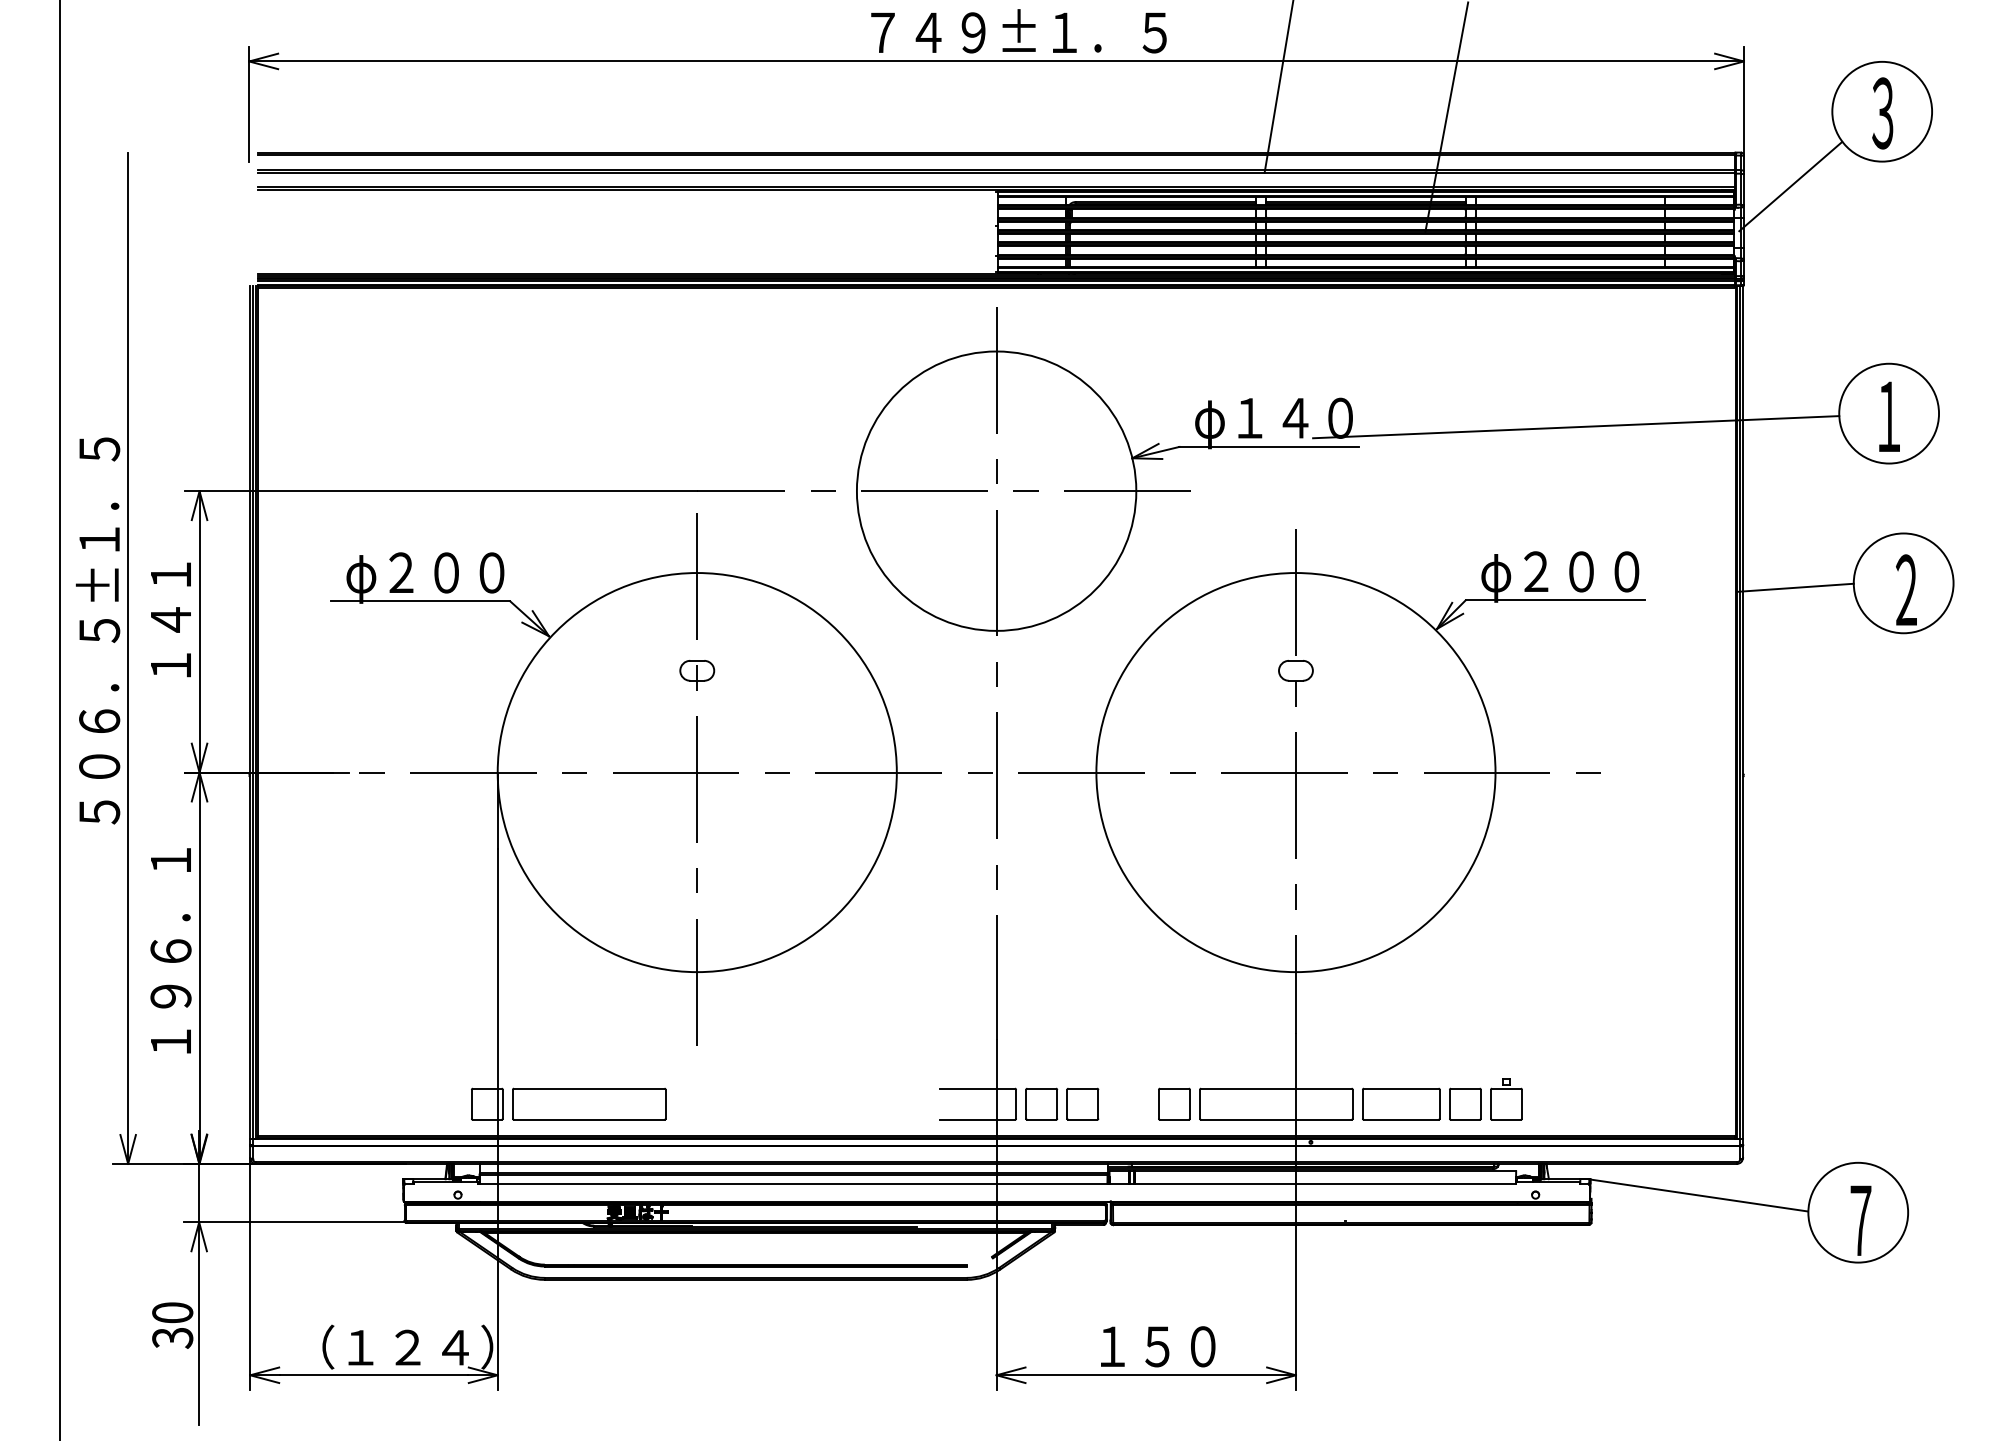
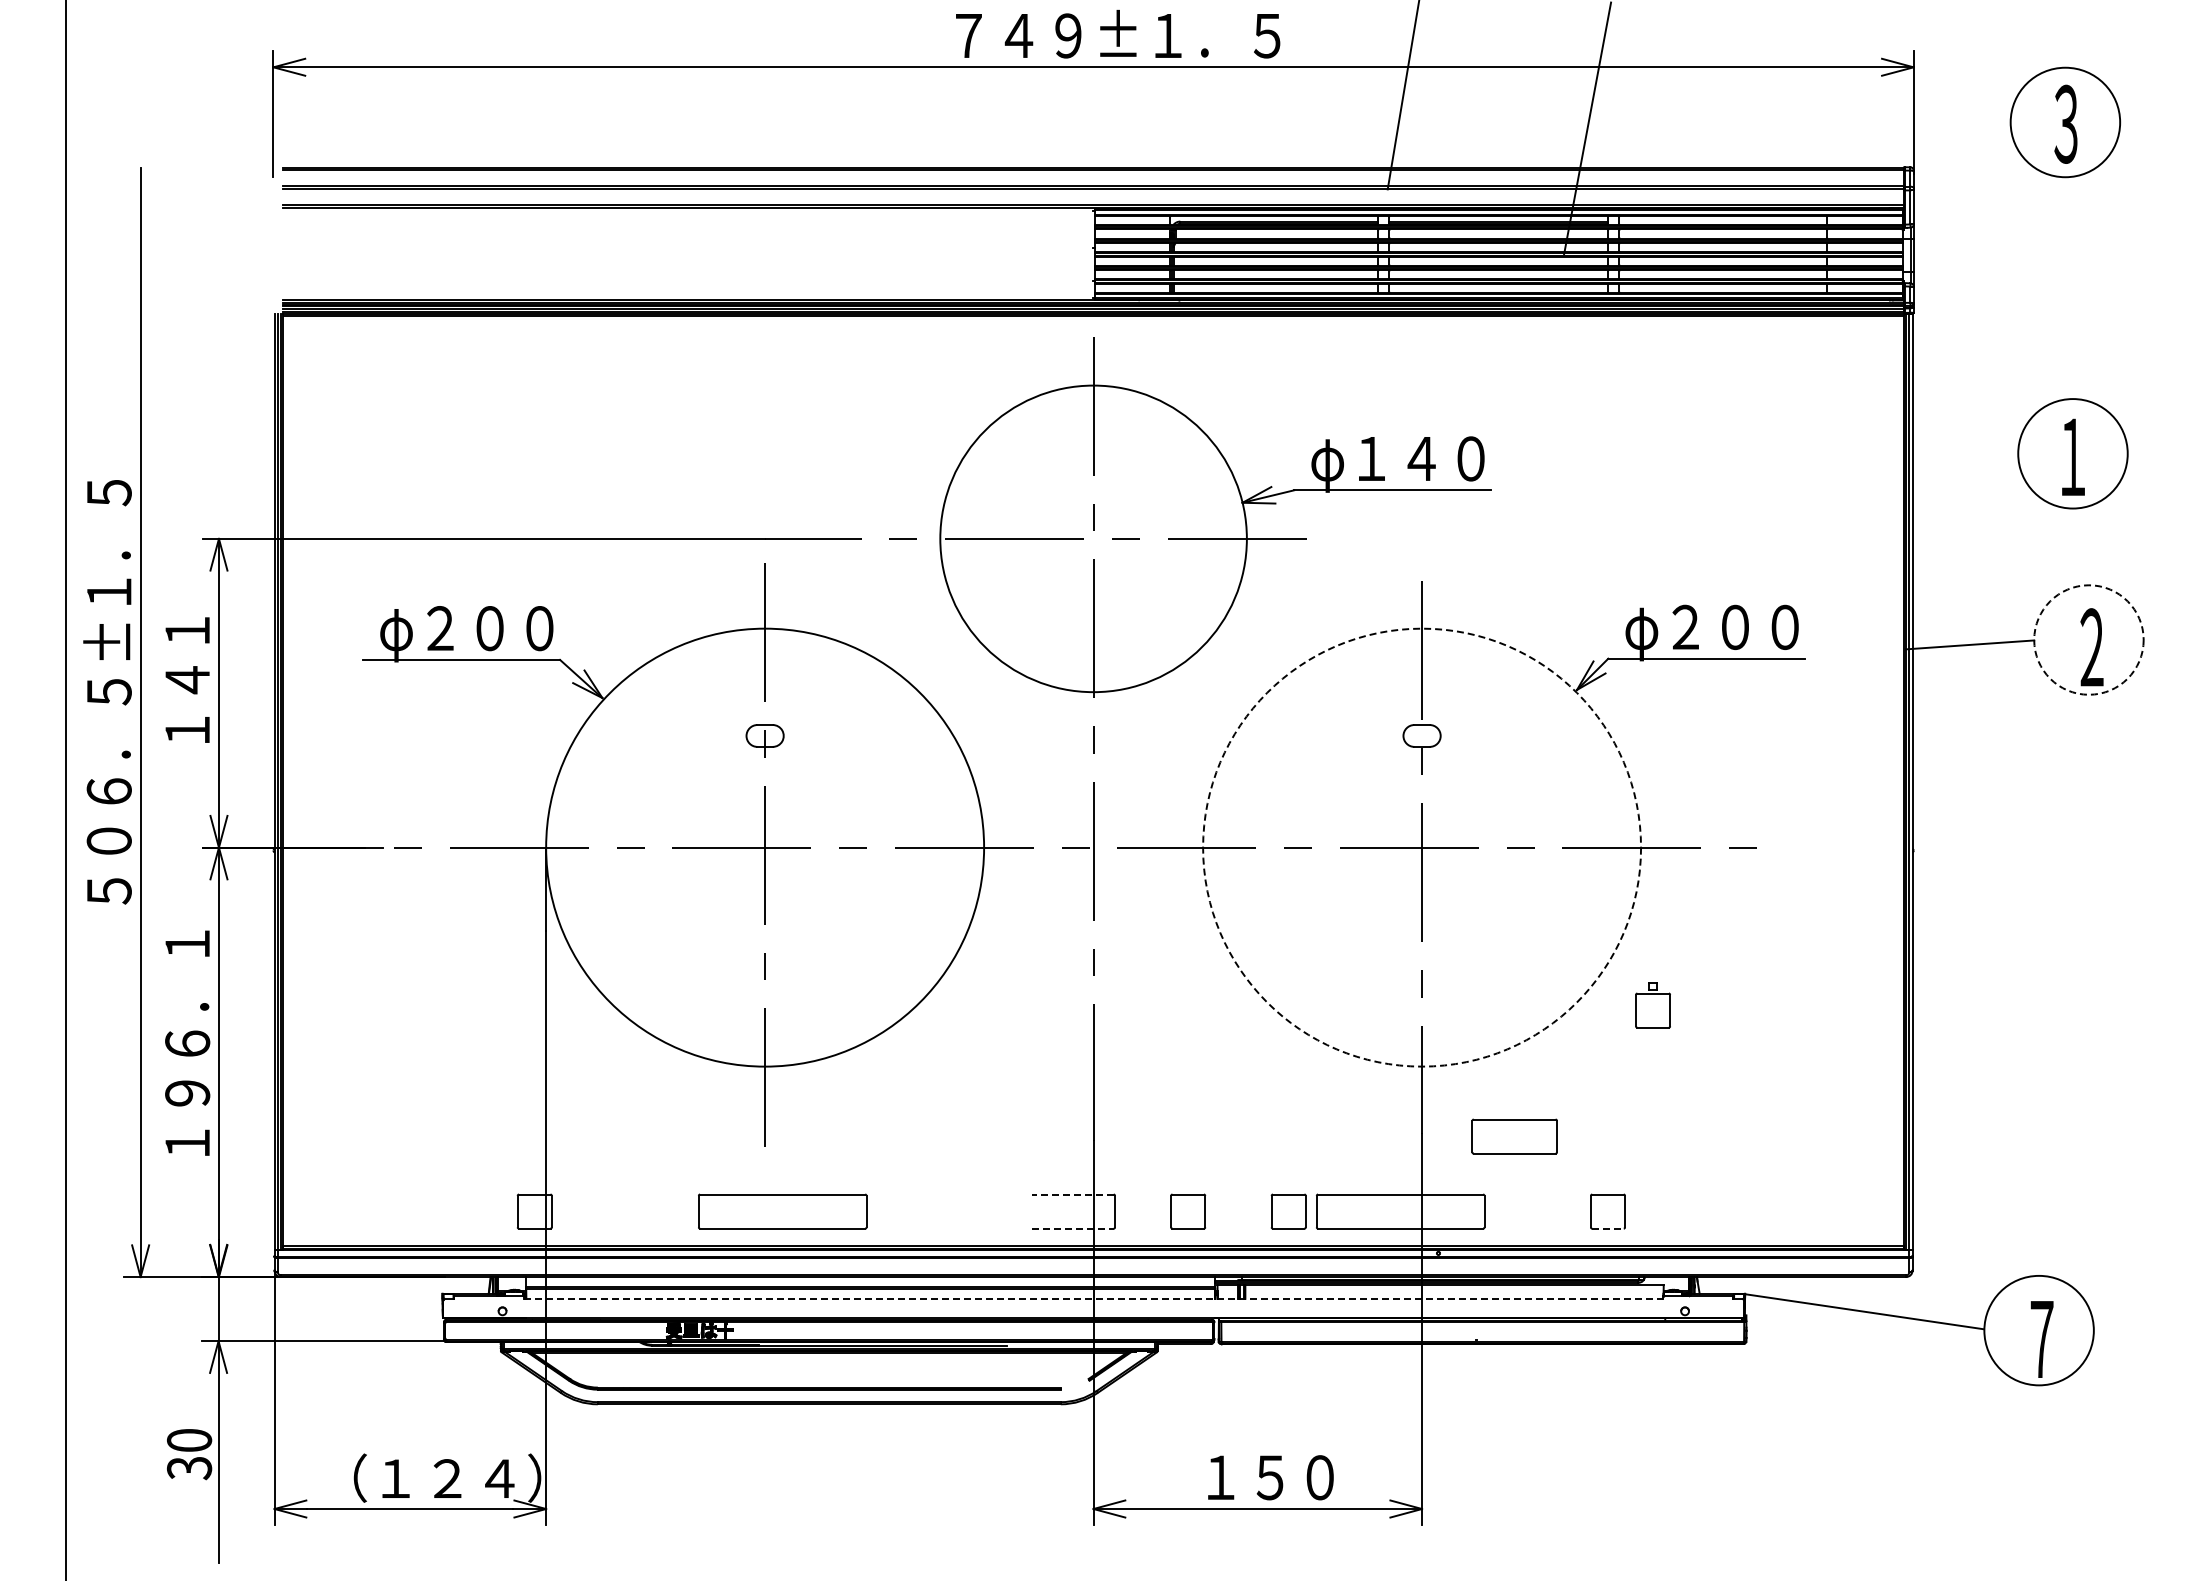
line: (1790, 186) -> (1964, 204), removed
line: (1576, 427) -> (1729, 468), removed
circle: (1903, 582) -> (2088, 639), solid -> dashed
circle: (1296, 772) -> (1422, 847), solid -> dashed
line: (977, 1088) -> (1072, 1194), solid -> dashed
part: (1505, 1099) -> (1652, 1005), moved
part: (589, 1104) -> (782, 1211), moved
part: (1041, 1104) -> (1142, 1211), removed
part: (1401, 1104) -> (1514, 1136), moved
line: (977, 1119) -> (1072, 1228), solid -> dashed
line: (1465, 1119) -> (1608, 1228), solid -> dashed
line: (997, 1183) -> (1094, 1298), solid -> dashed

